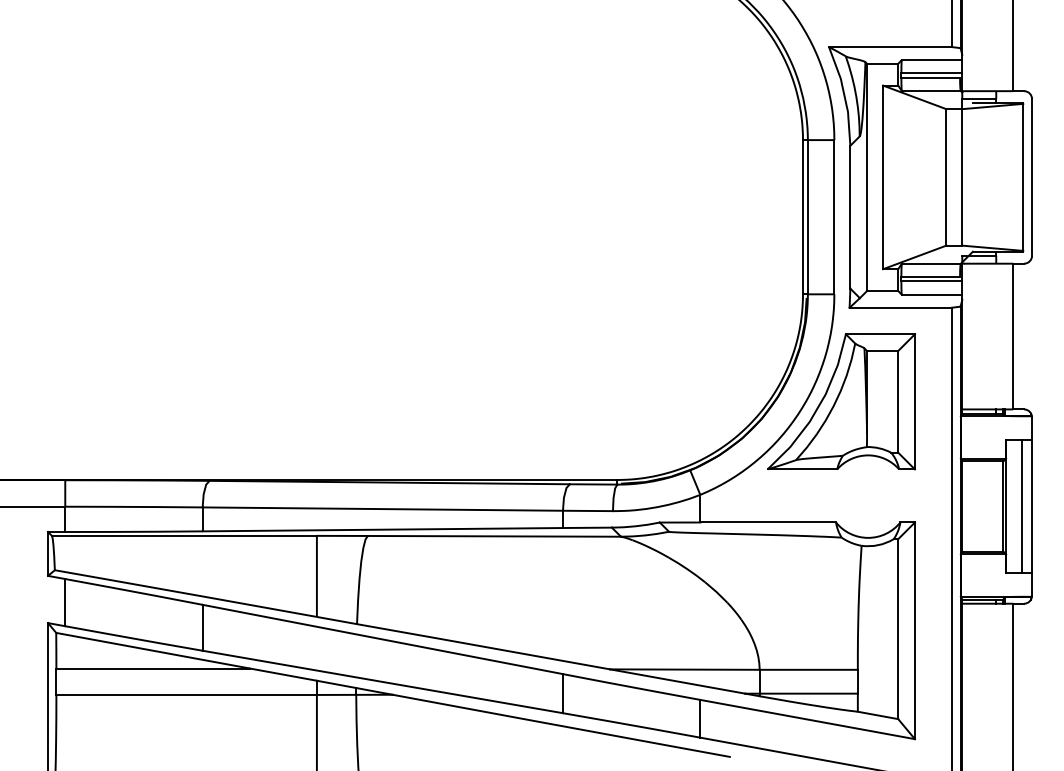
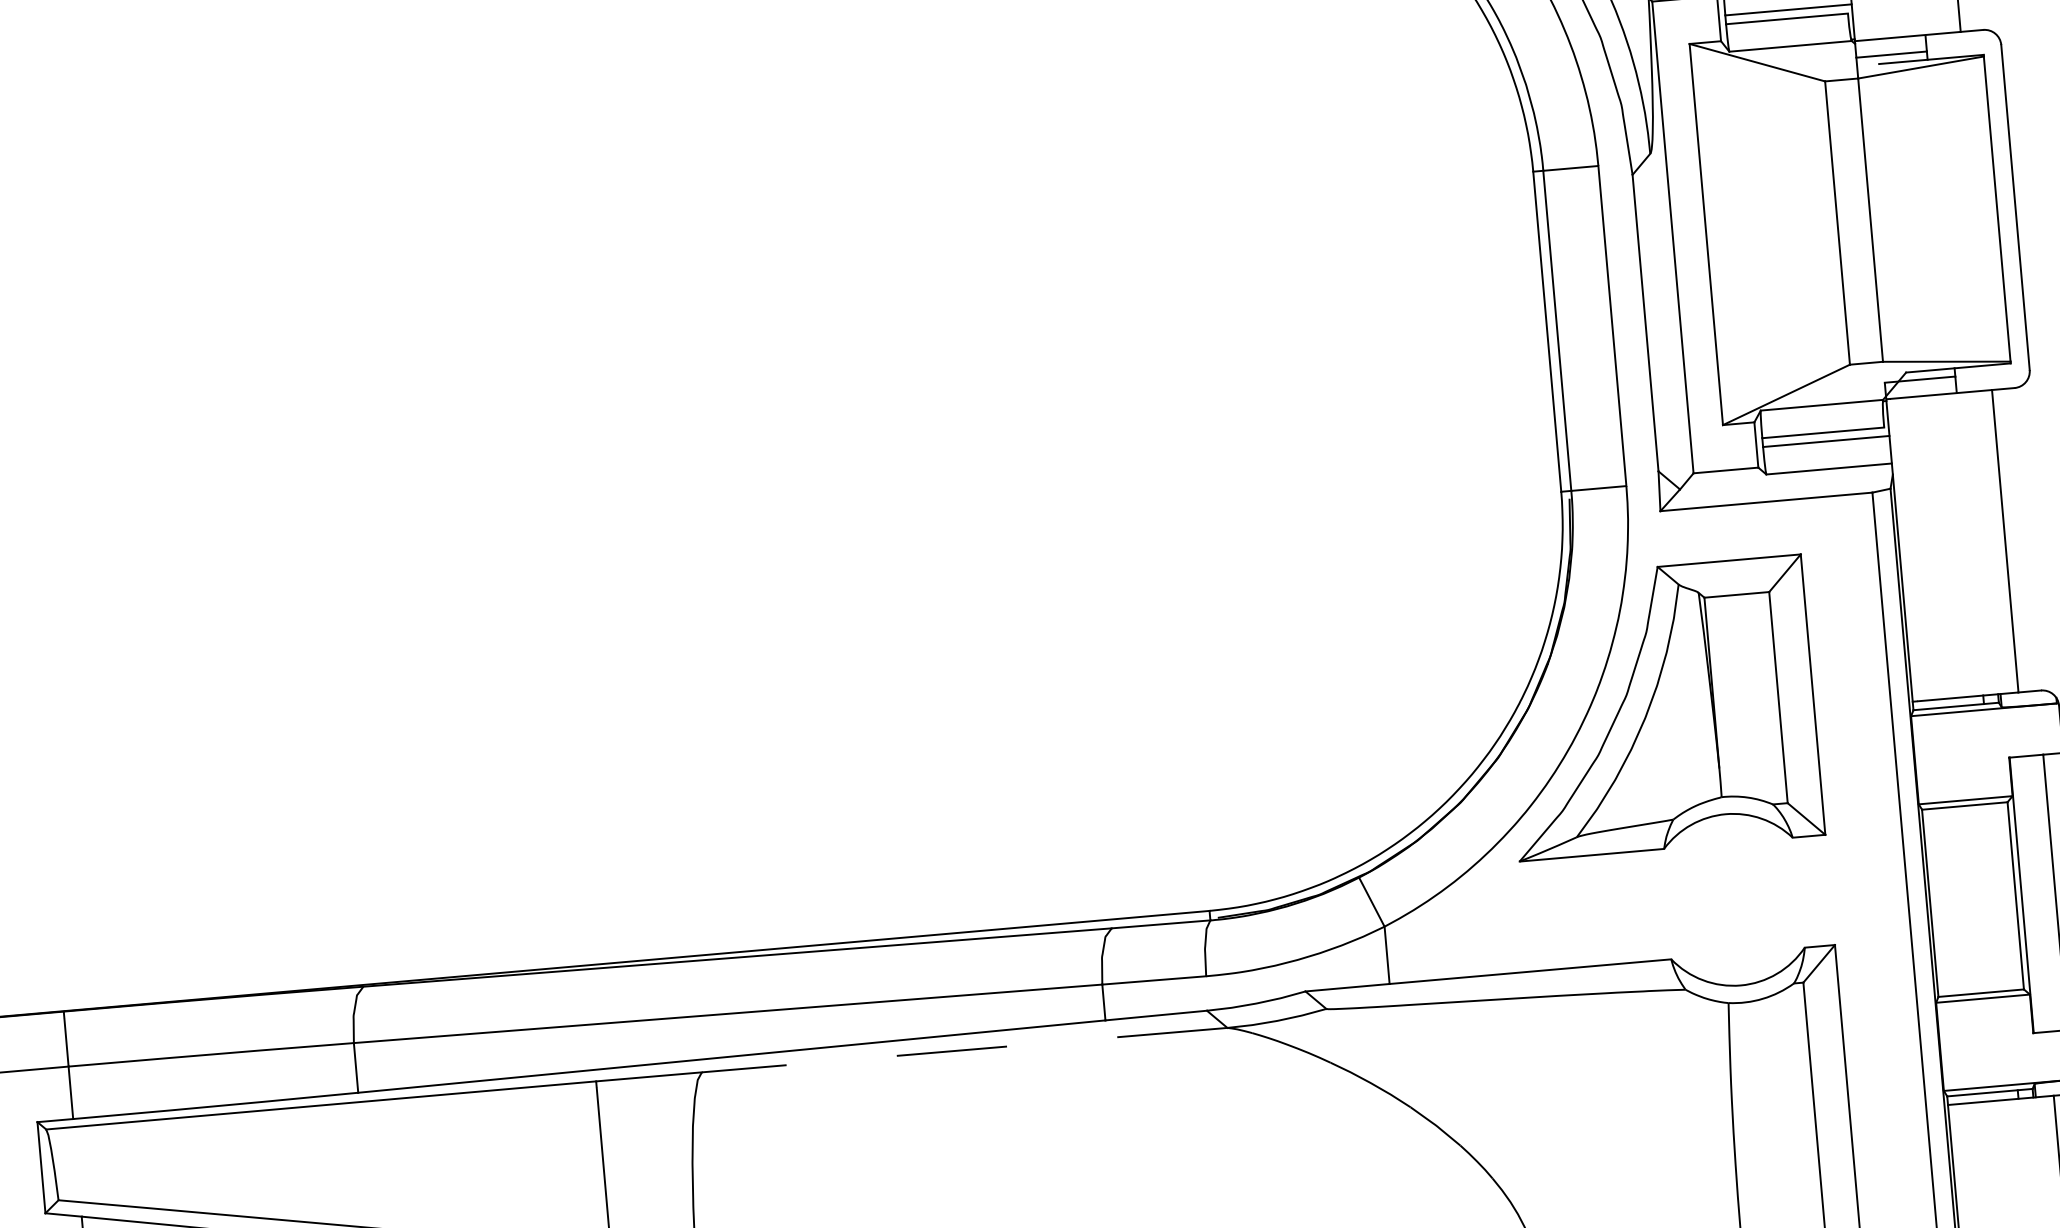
line: (494, 536) -> (964, 1050), solid -> dashed

